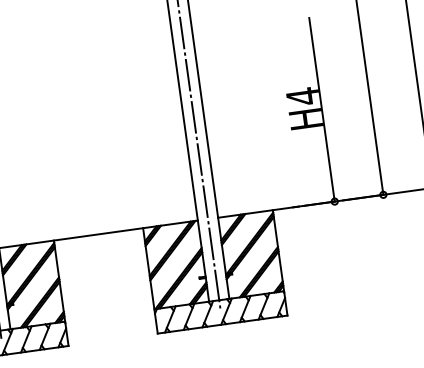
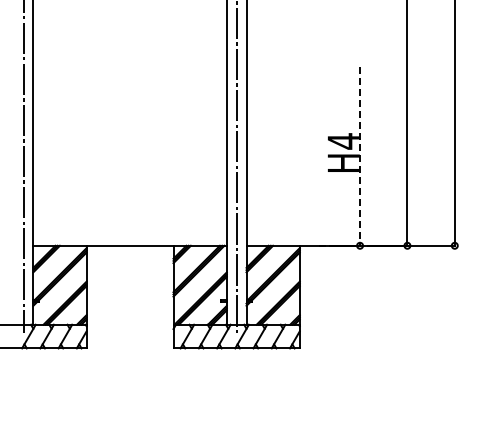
line: (322, 109) -> (360, 156), solid -> dashed

